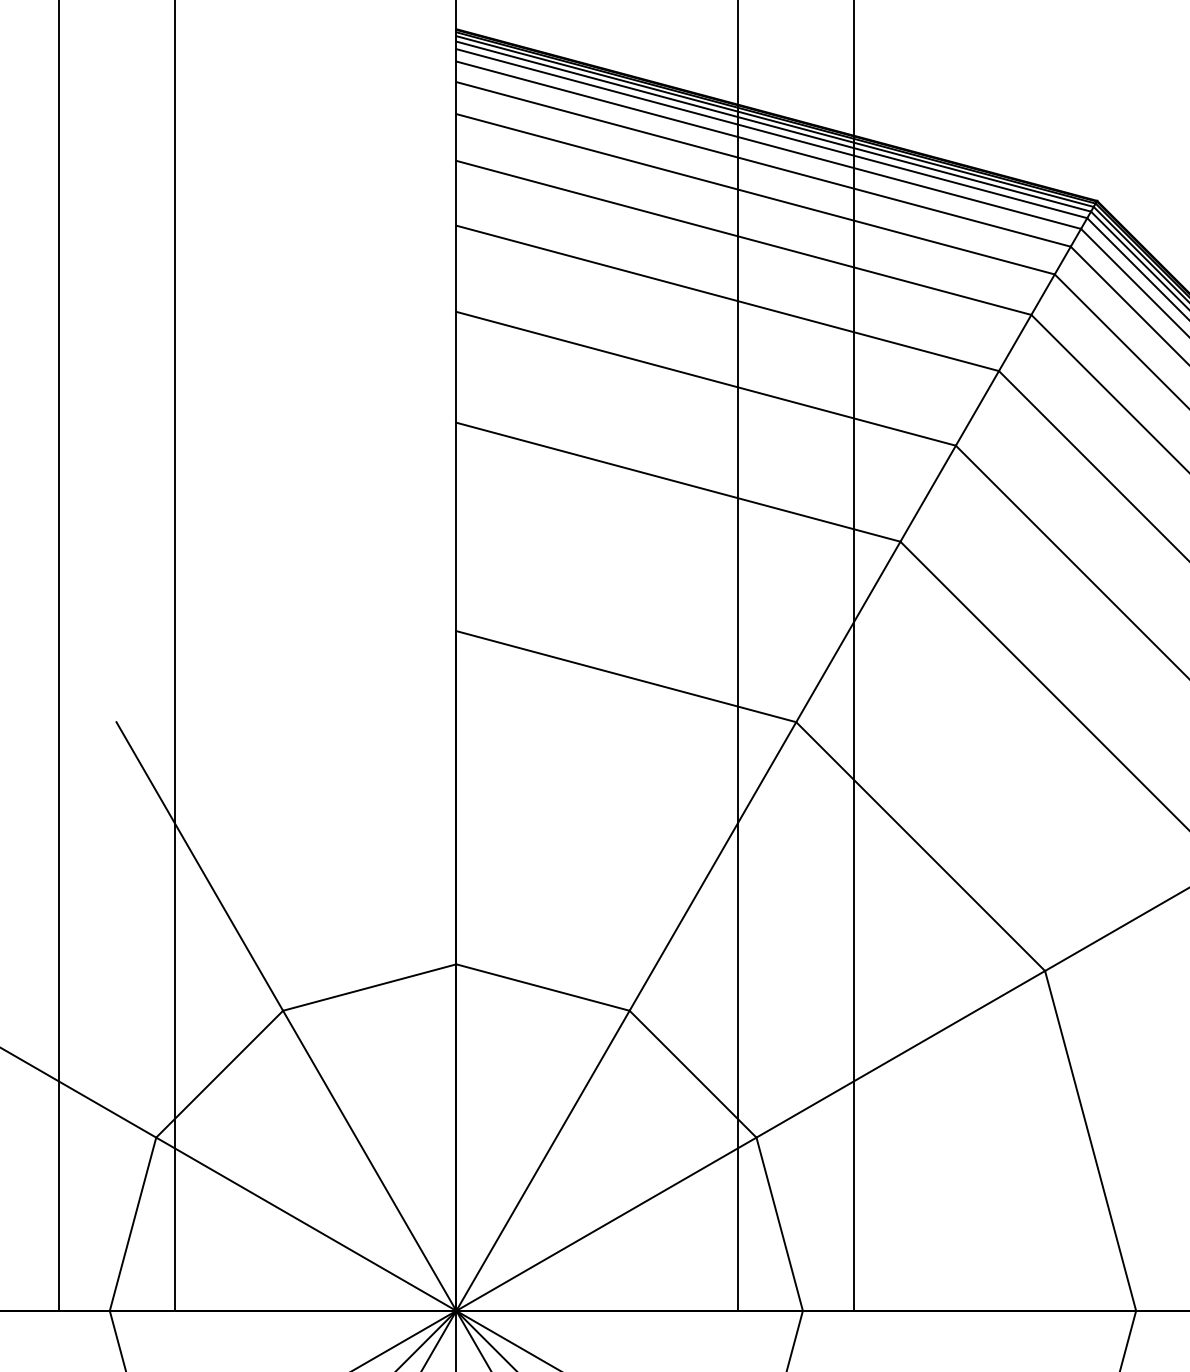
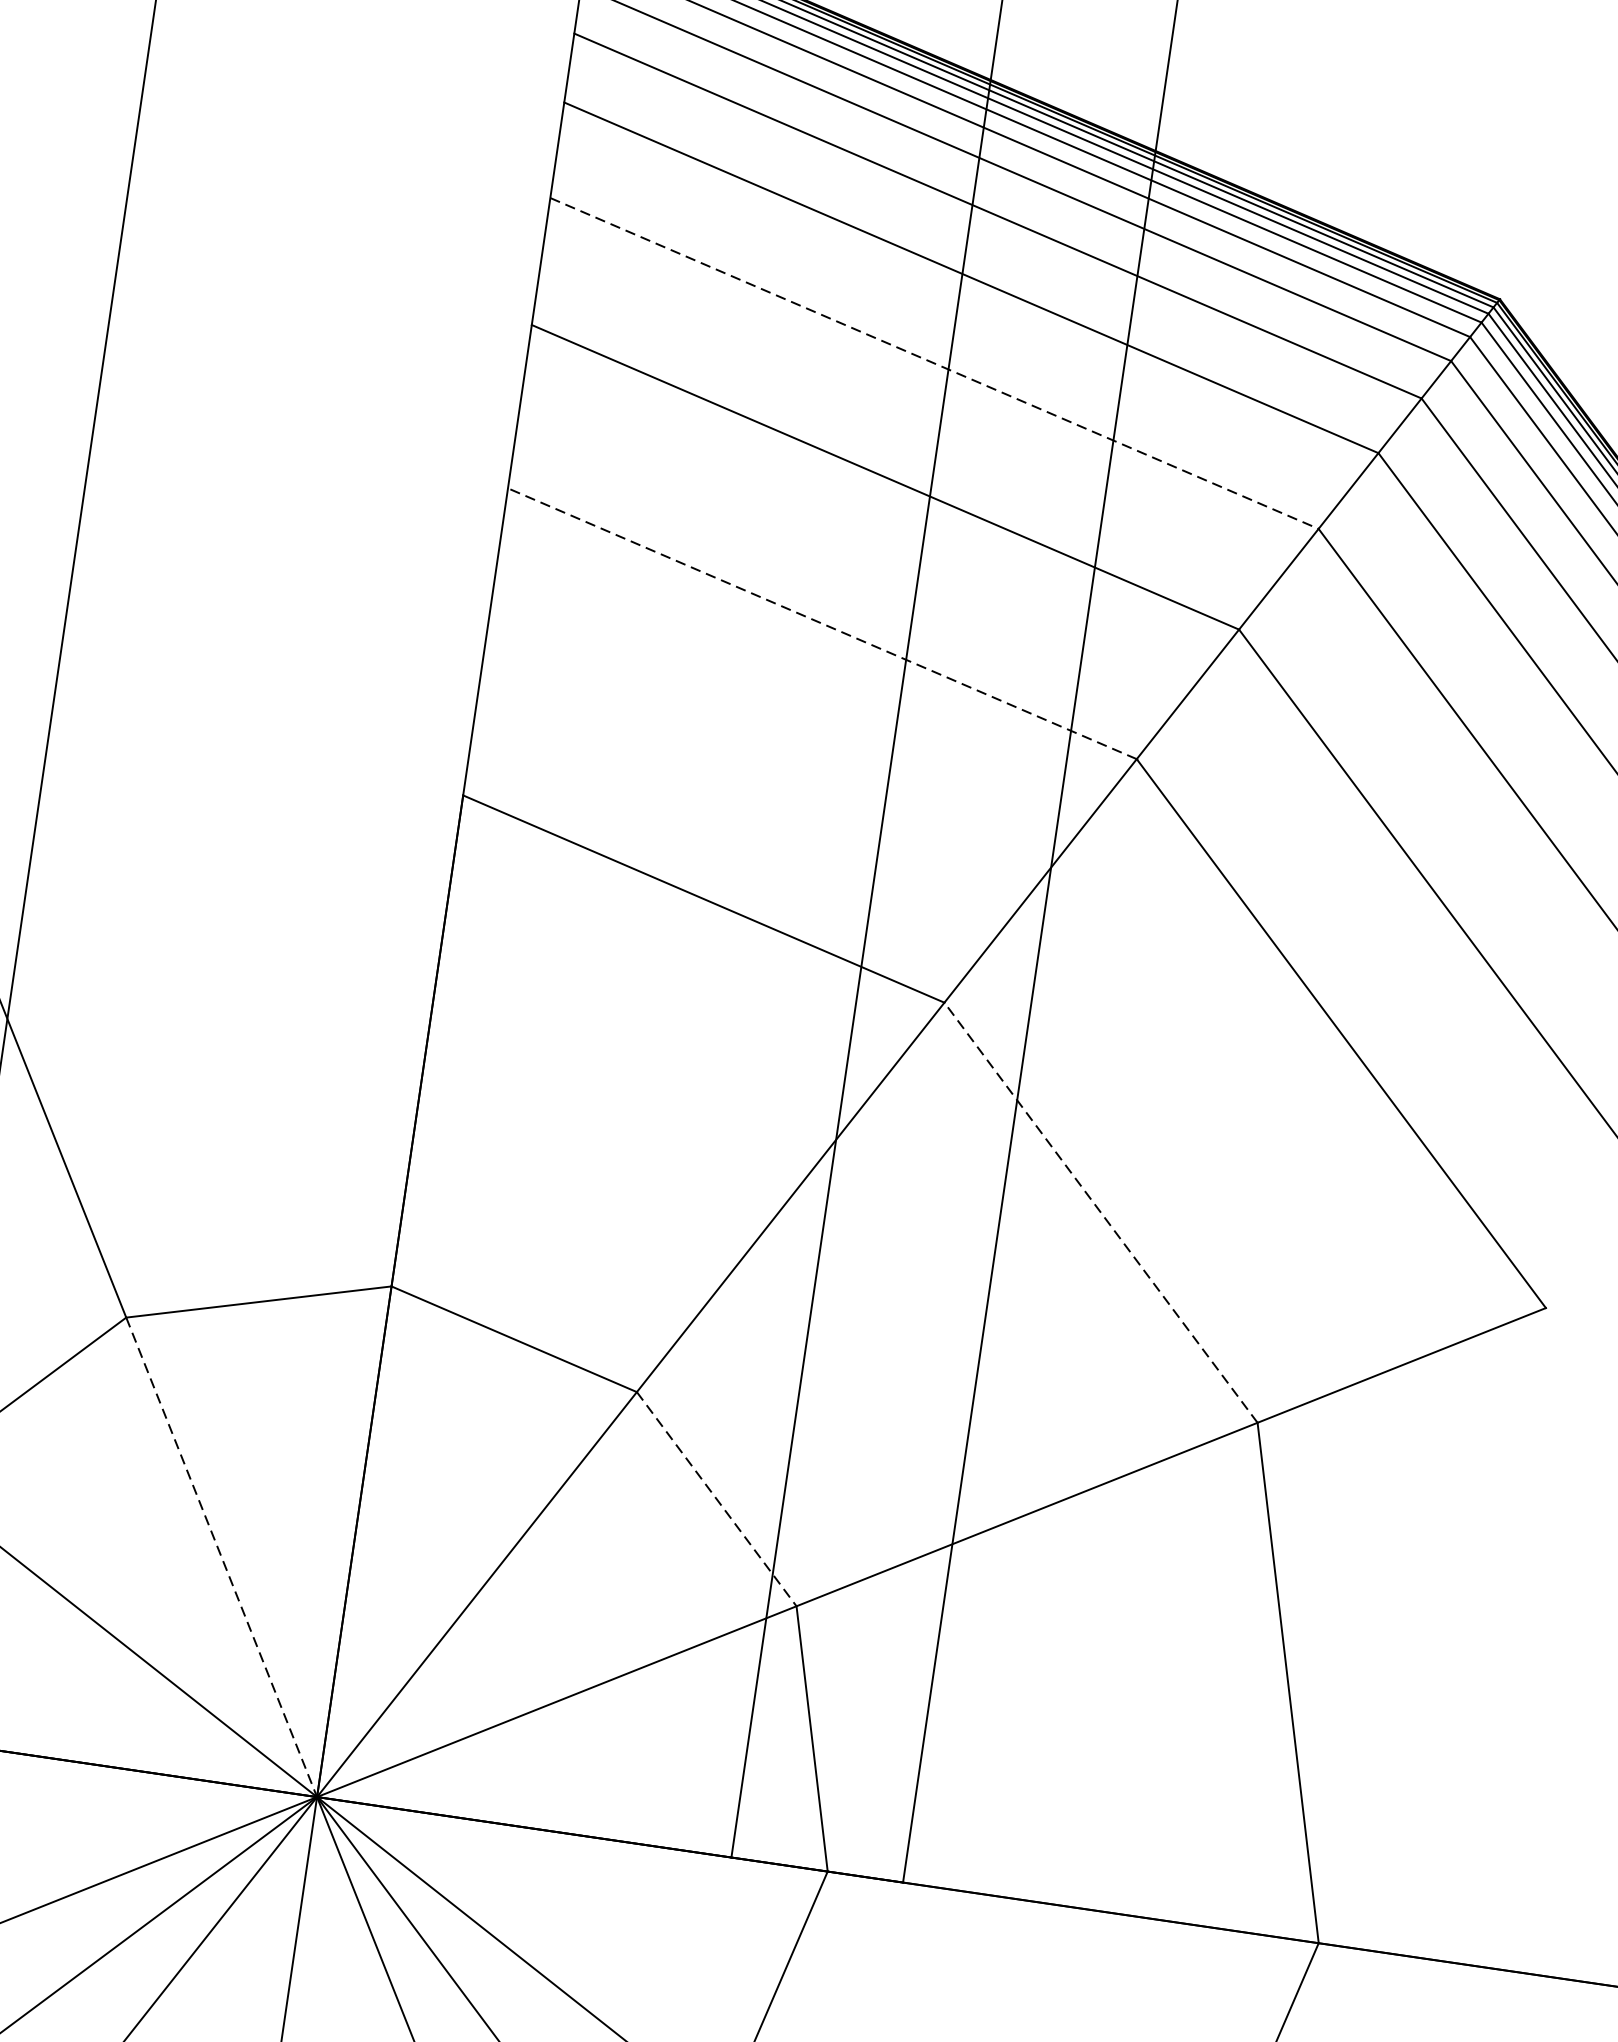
line: (727, 298) -> (934, 363), solid -> dashed
line: (678, 482) -> (822, 624), solid -> dashed
line: (920, 846) -> (1100, 1212), solid -> dashed
line: (693, 1074) -> (717, 1499), solid -> dashed
line: (369, 1161) -> (221, 1558), solid -> dashed

